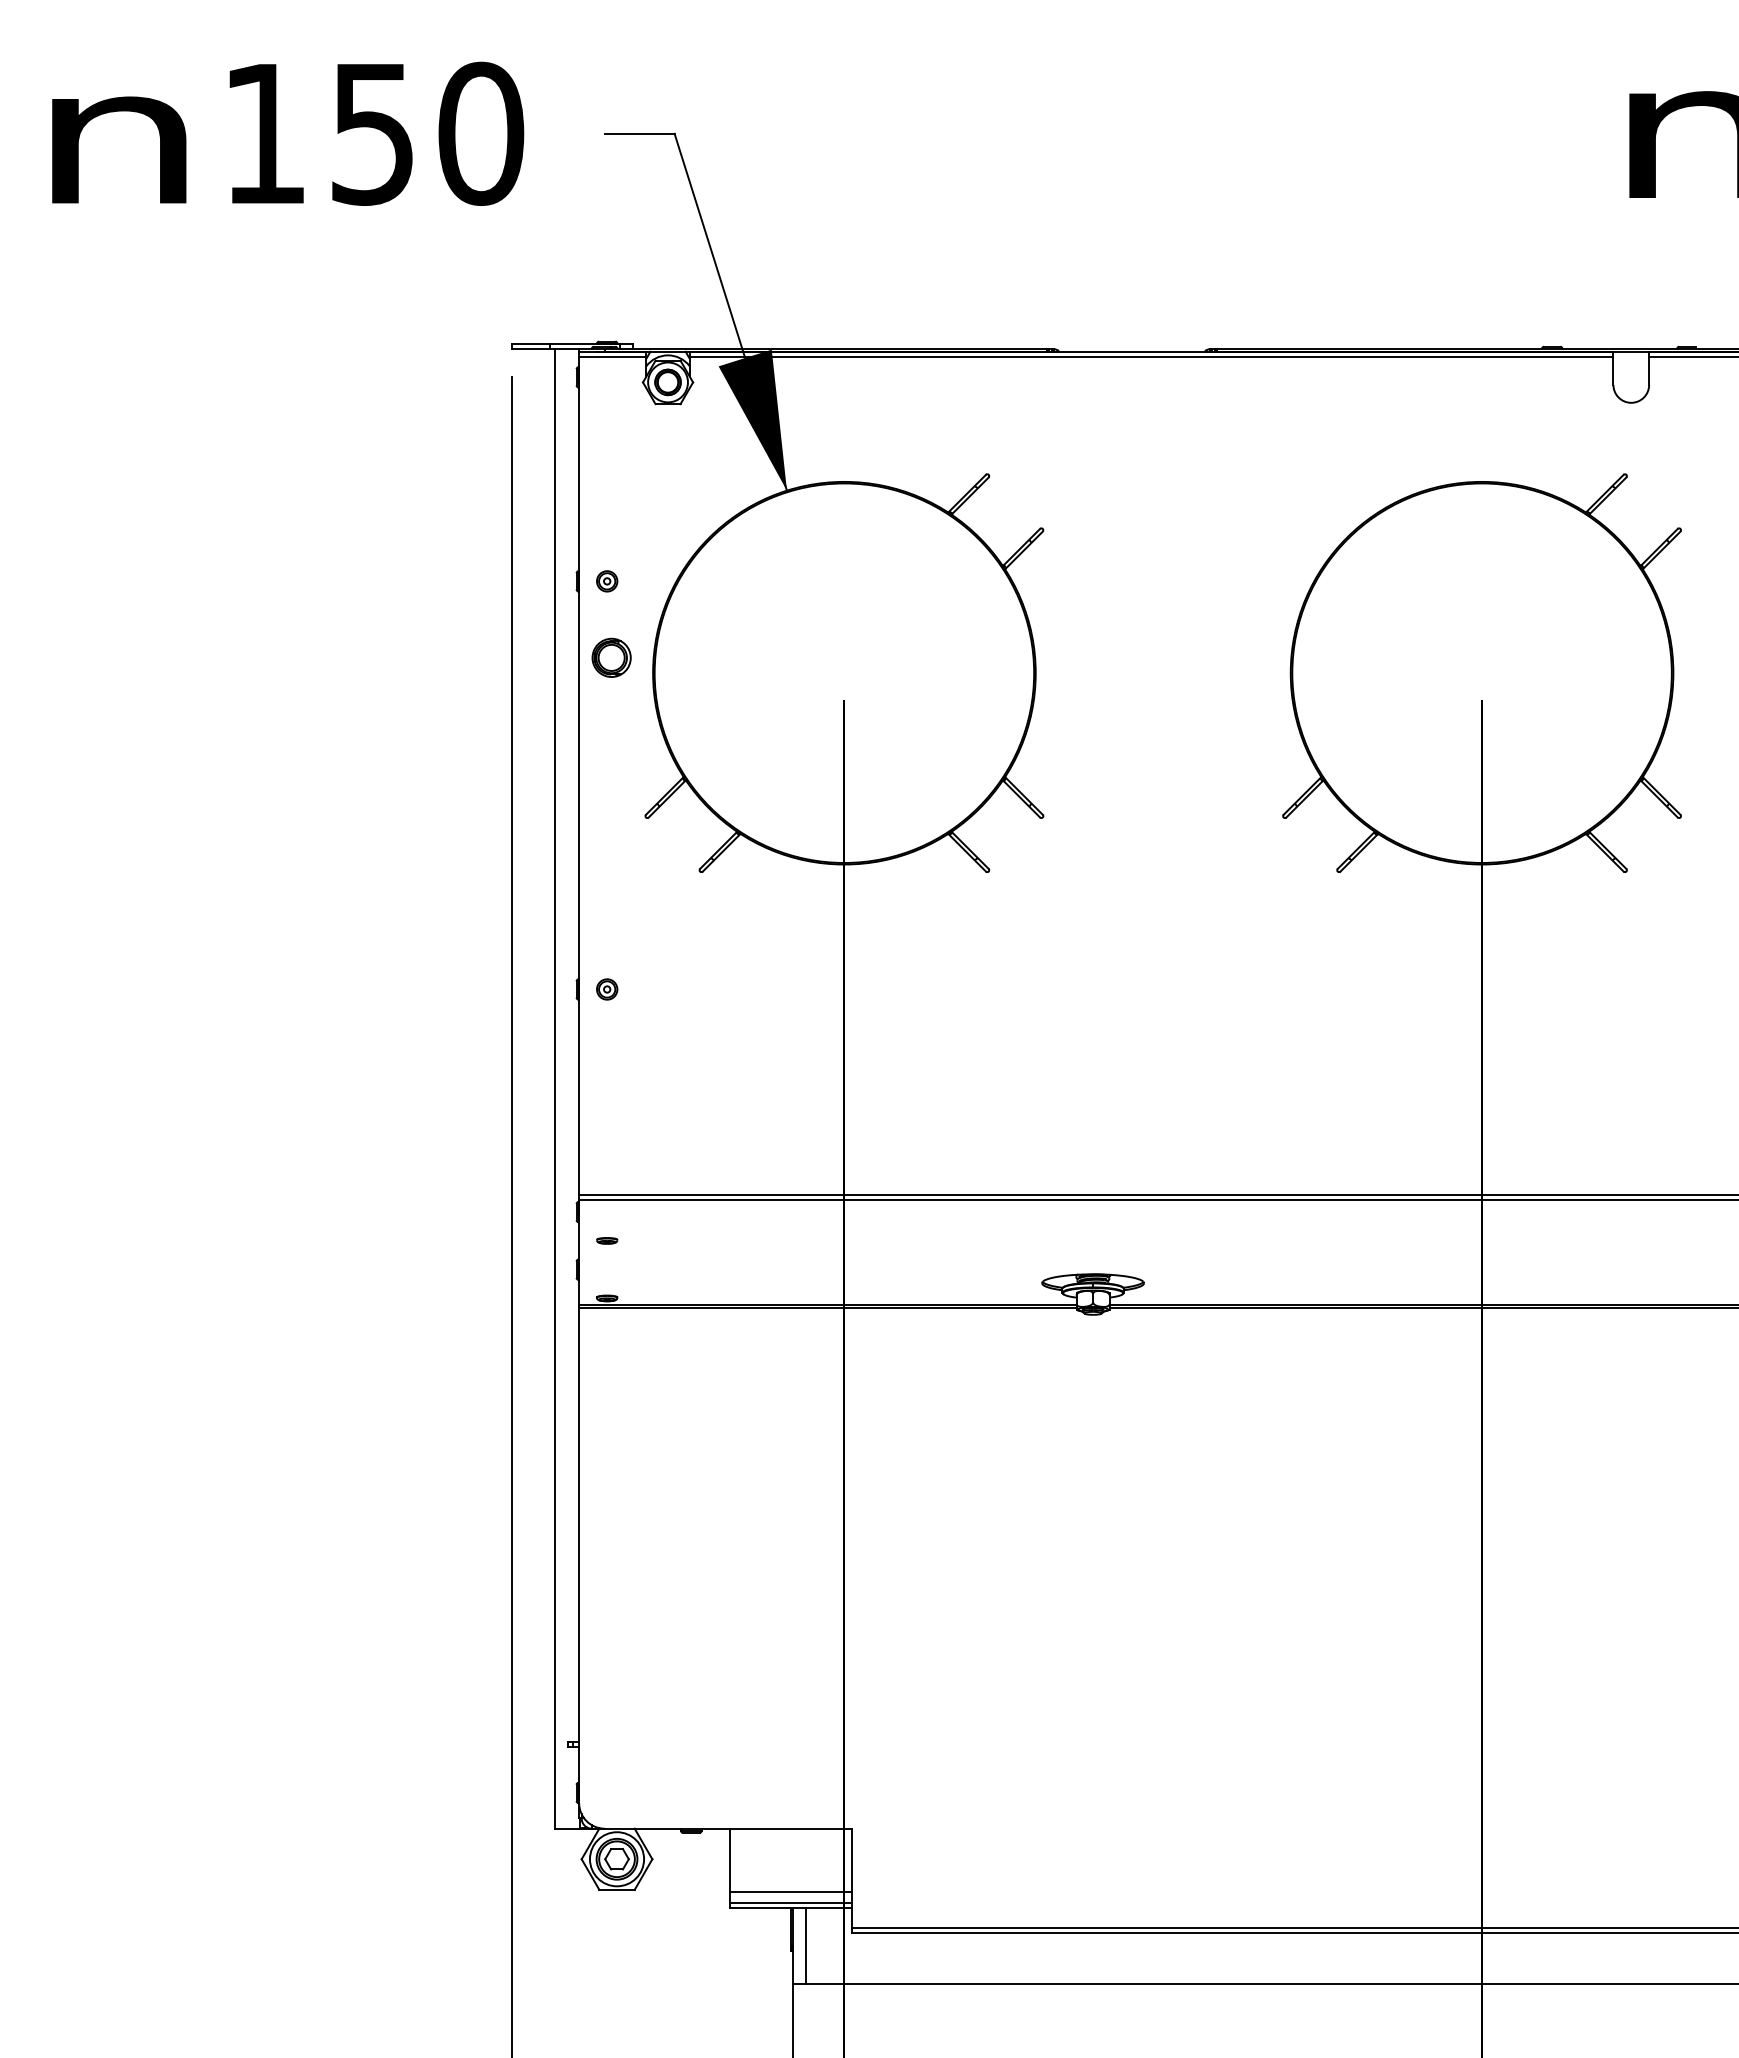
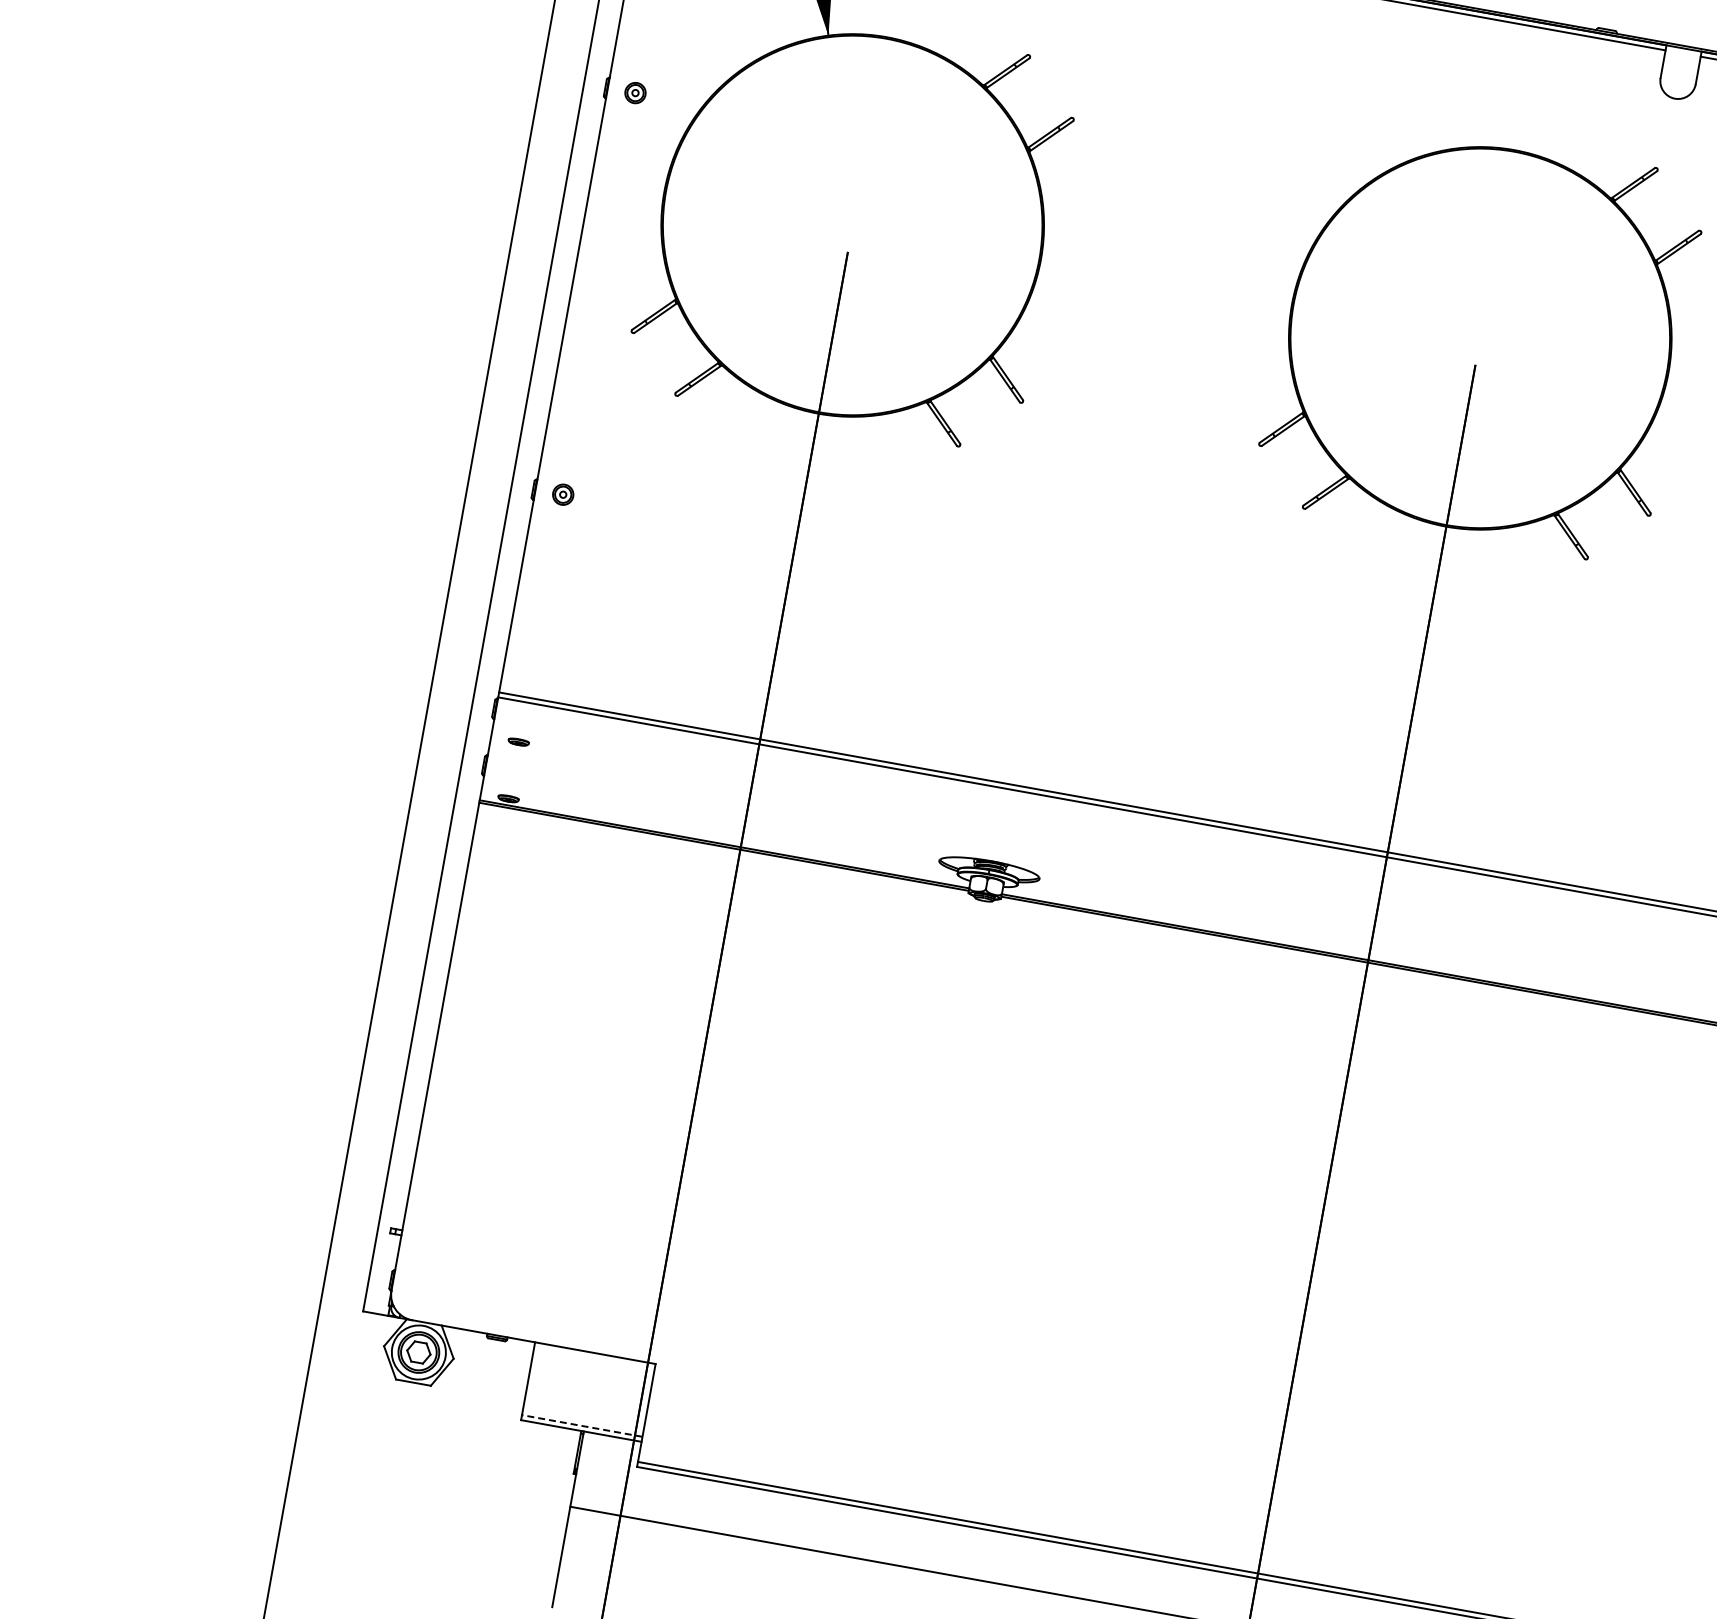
part: (611, 657) -> (626, 168), removed
line: (790, 1892) -> (583, 1415), removed
line: (790, 1902) -> (581, 1425), solid -> dashed
line: (806, 1945) -> (590, 1470), removed

